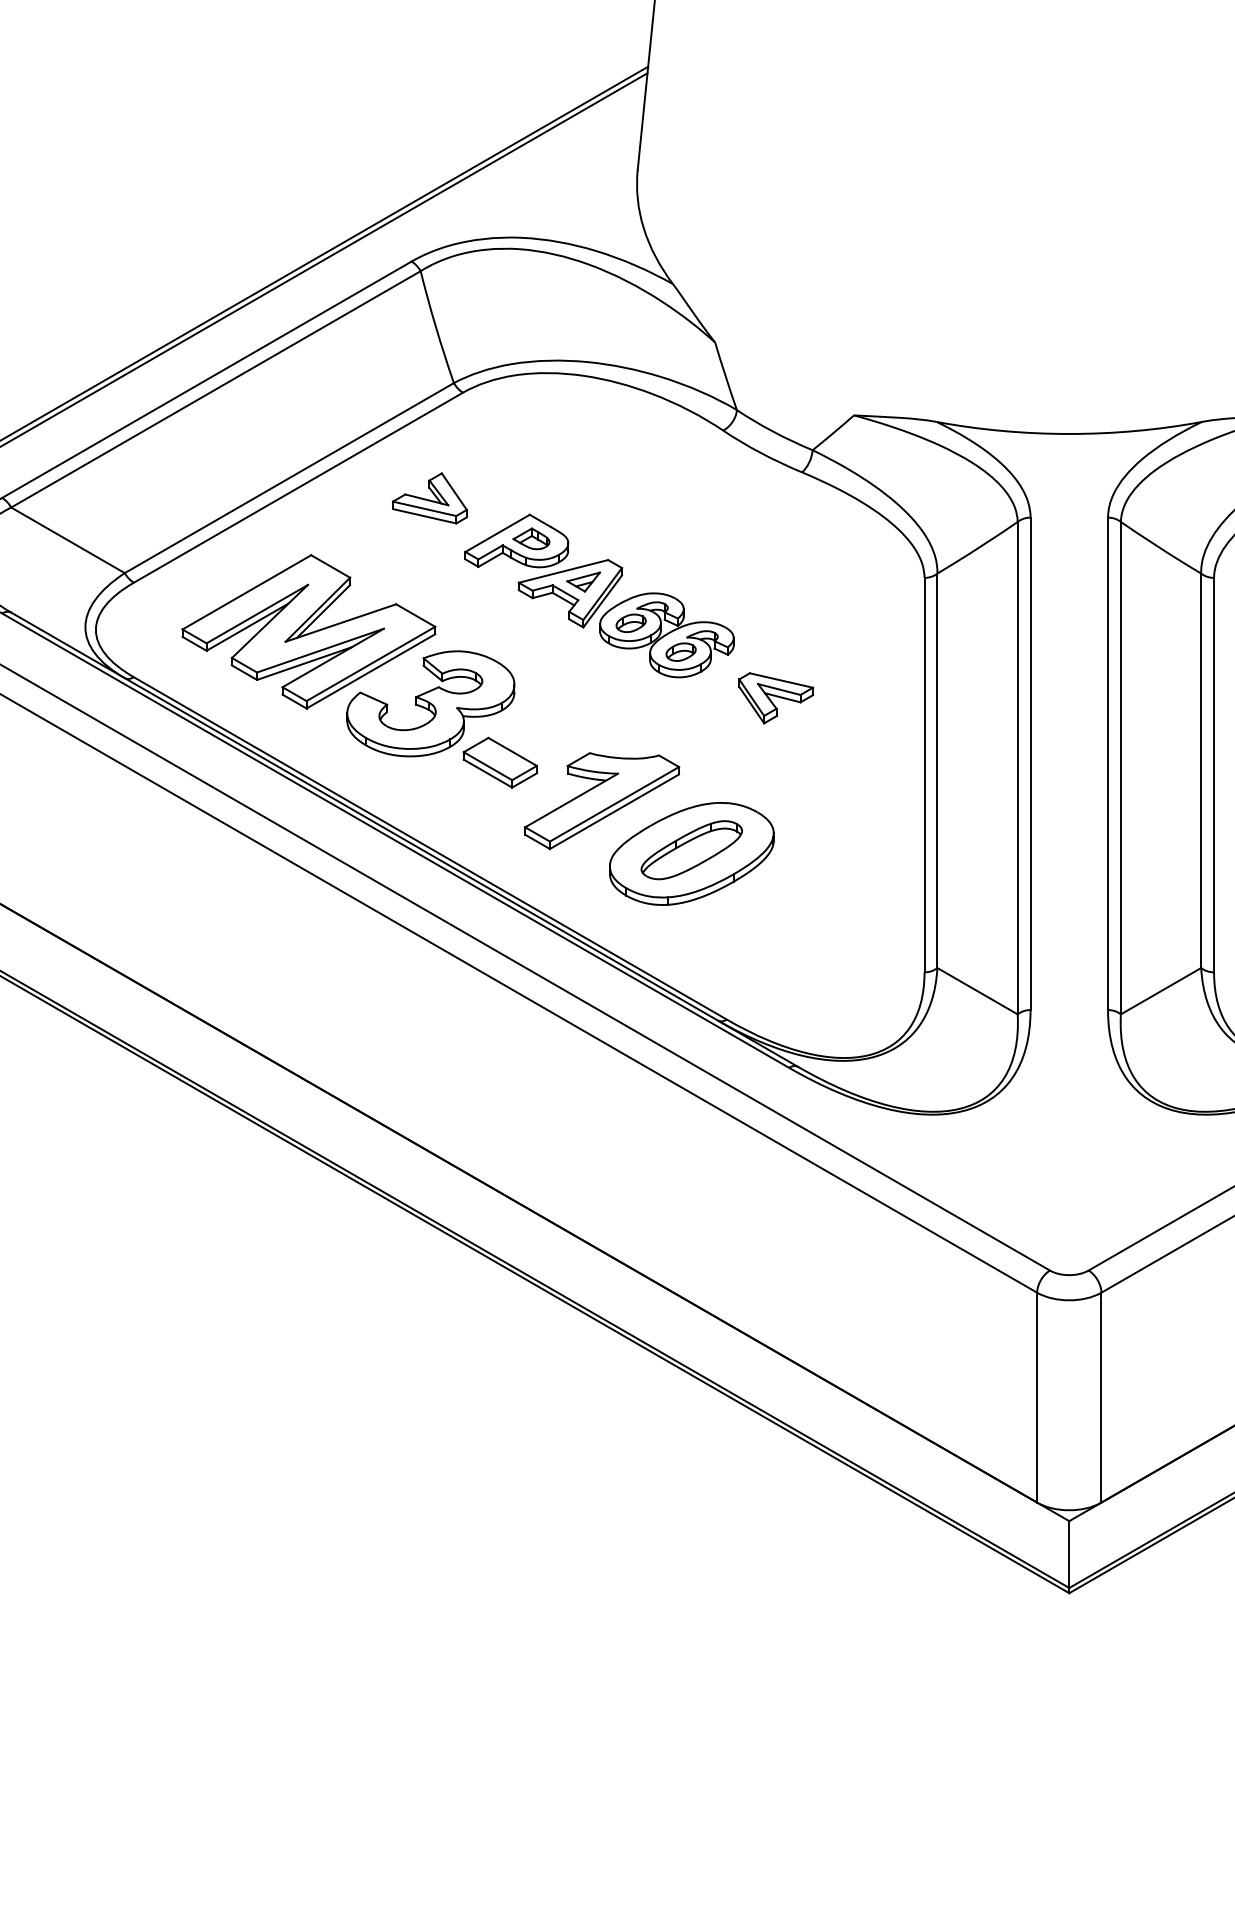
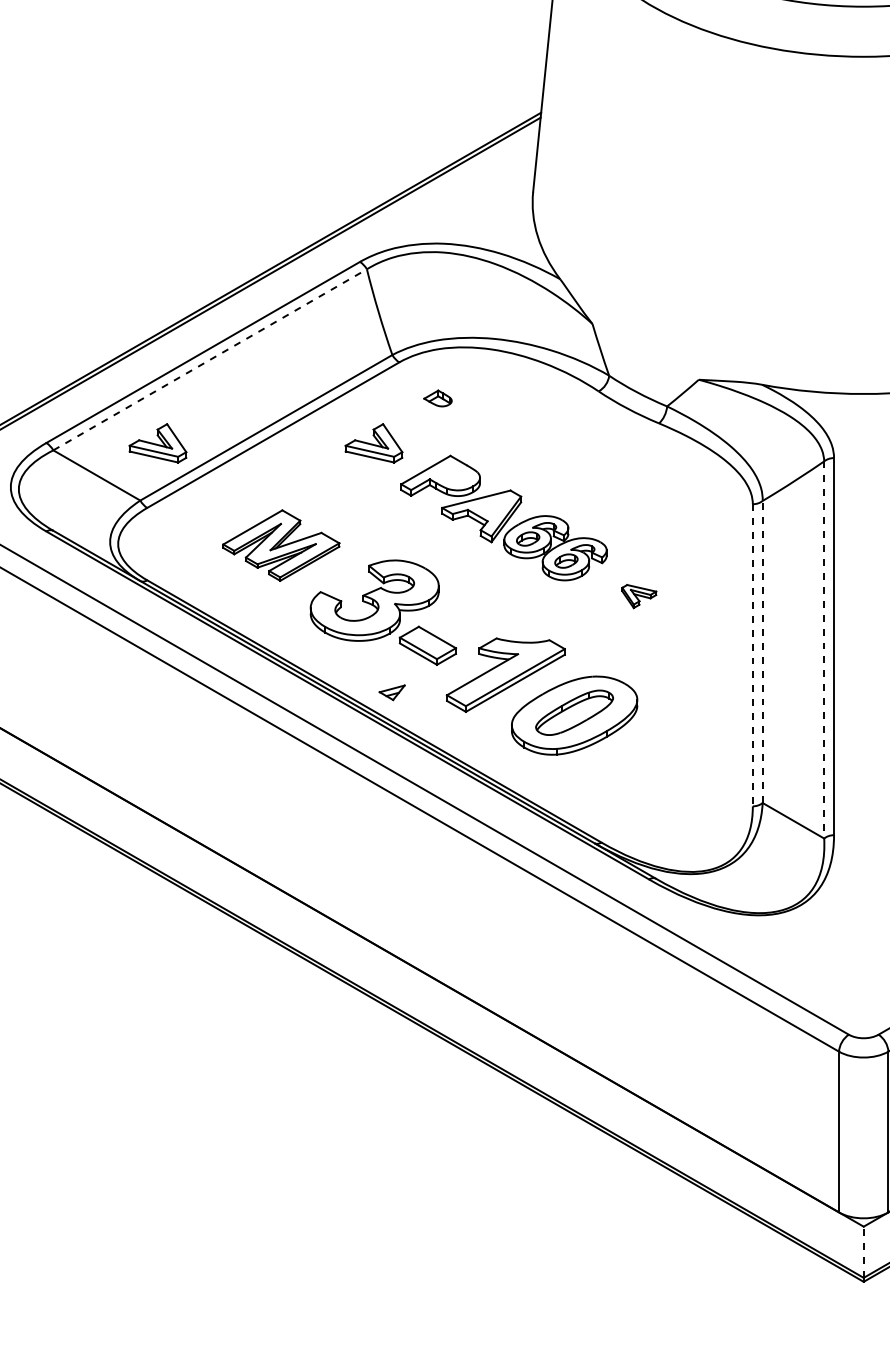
line: (216, 389) -> (210, 359), solid -> dashed
part: (147, 498) -> (157, 443), added
part: (531, 538) -> (438, 398), moved
part: (583, 581) -> (392, 692), moved
part: (308, 631) -> (281, 545), size x0.6
part: (776, 698) -> (639, 596), size x0.6
line: (1017, 768) -> (824, 650), solid -> dashed
line: (937, 770) -> (762, 651), solid -> dashed
line: (924, 775) -> (752, 655), solid -> dashed
line: (1069, 1554) -> (863, 1252), solid -> dashed

